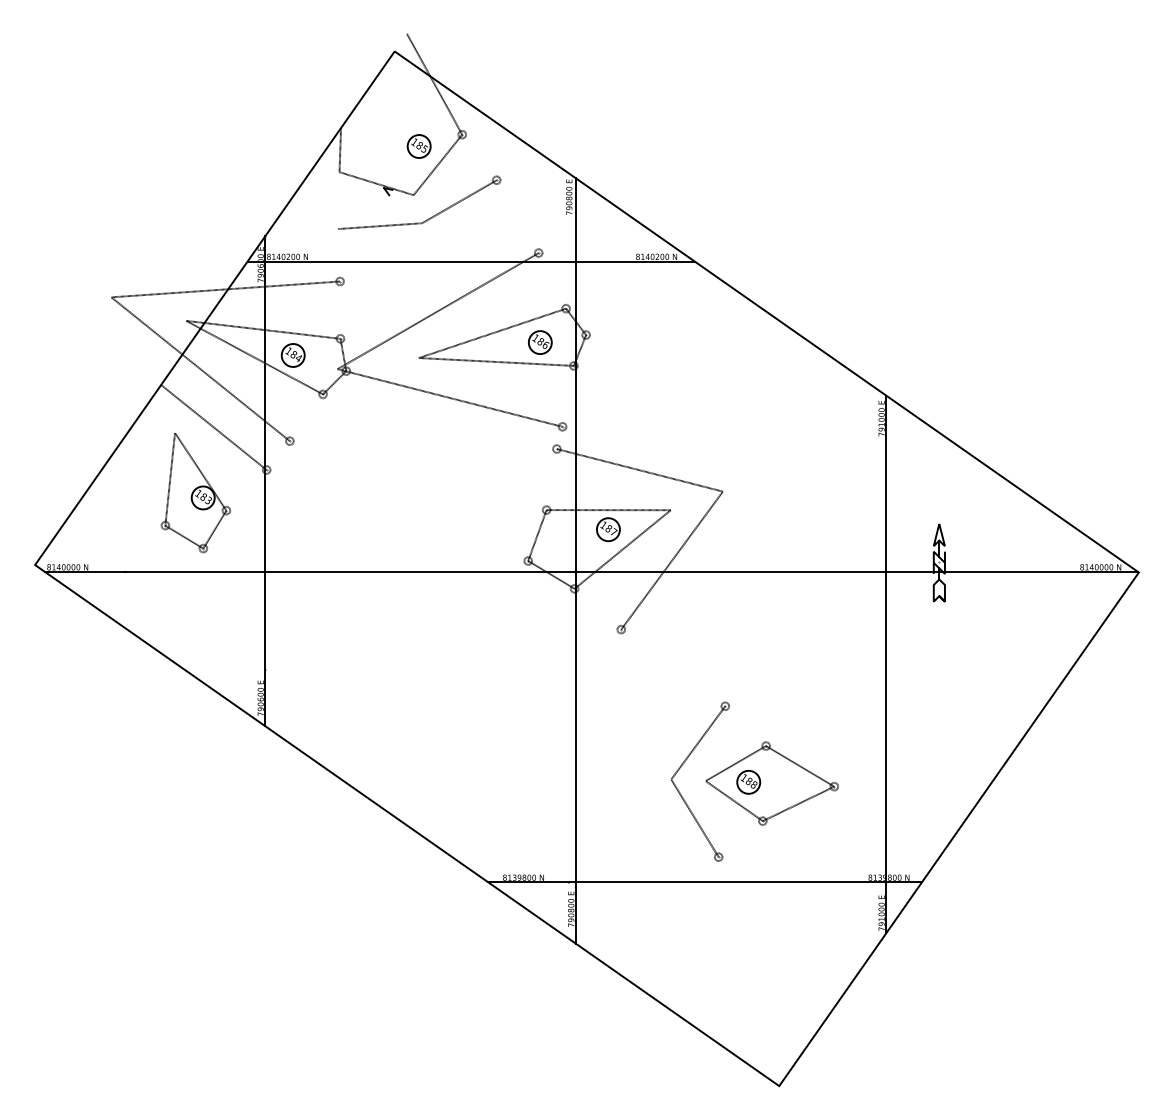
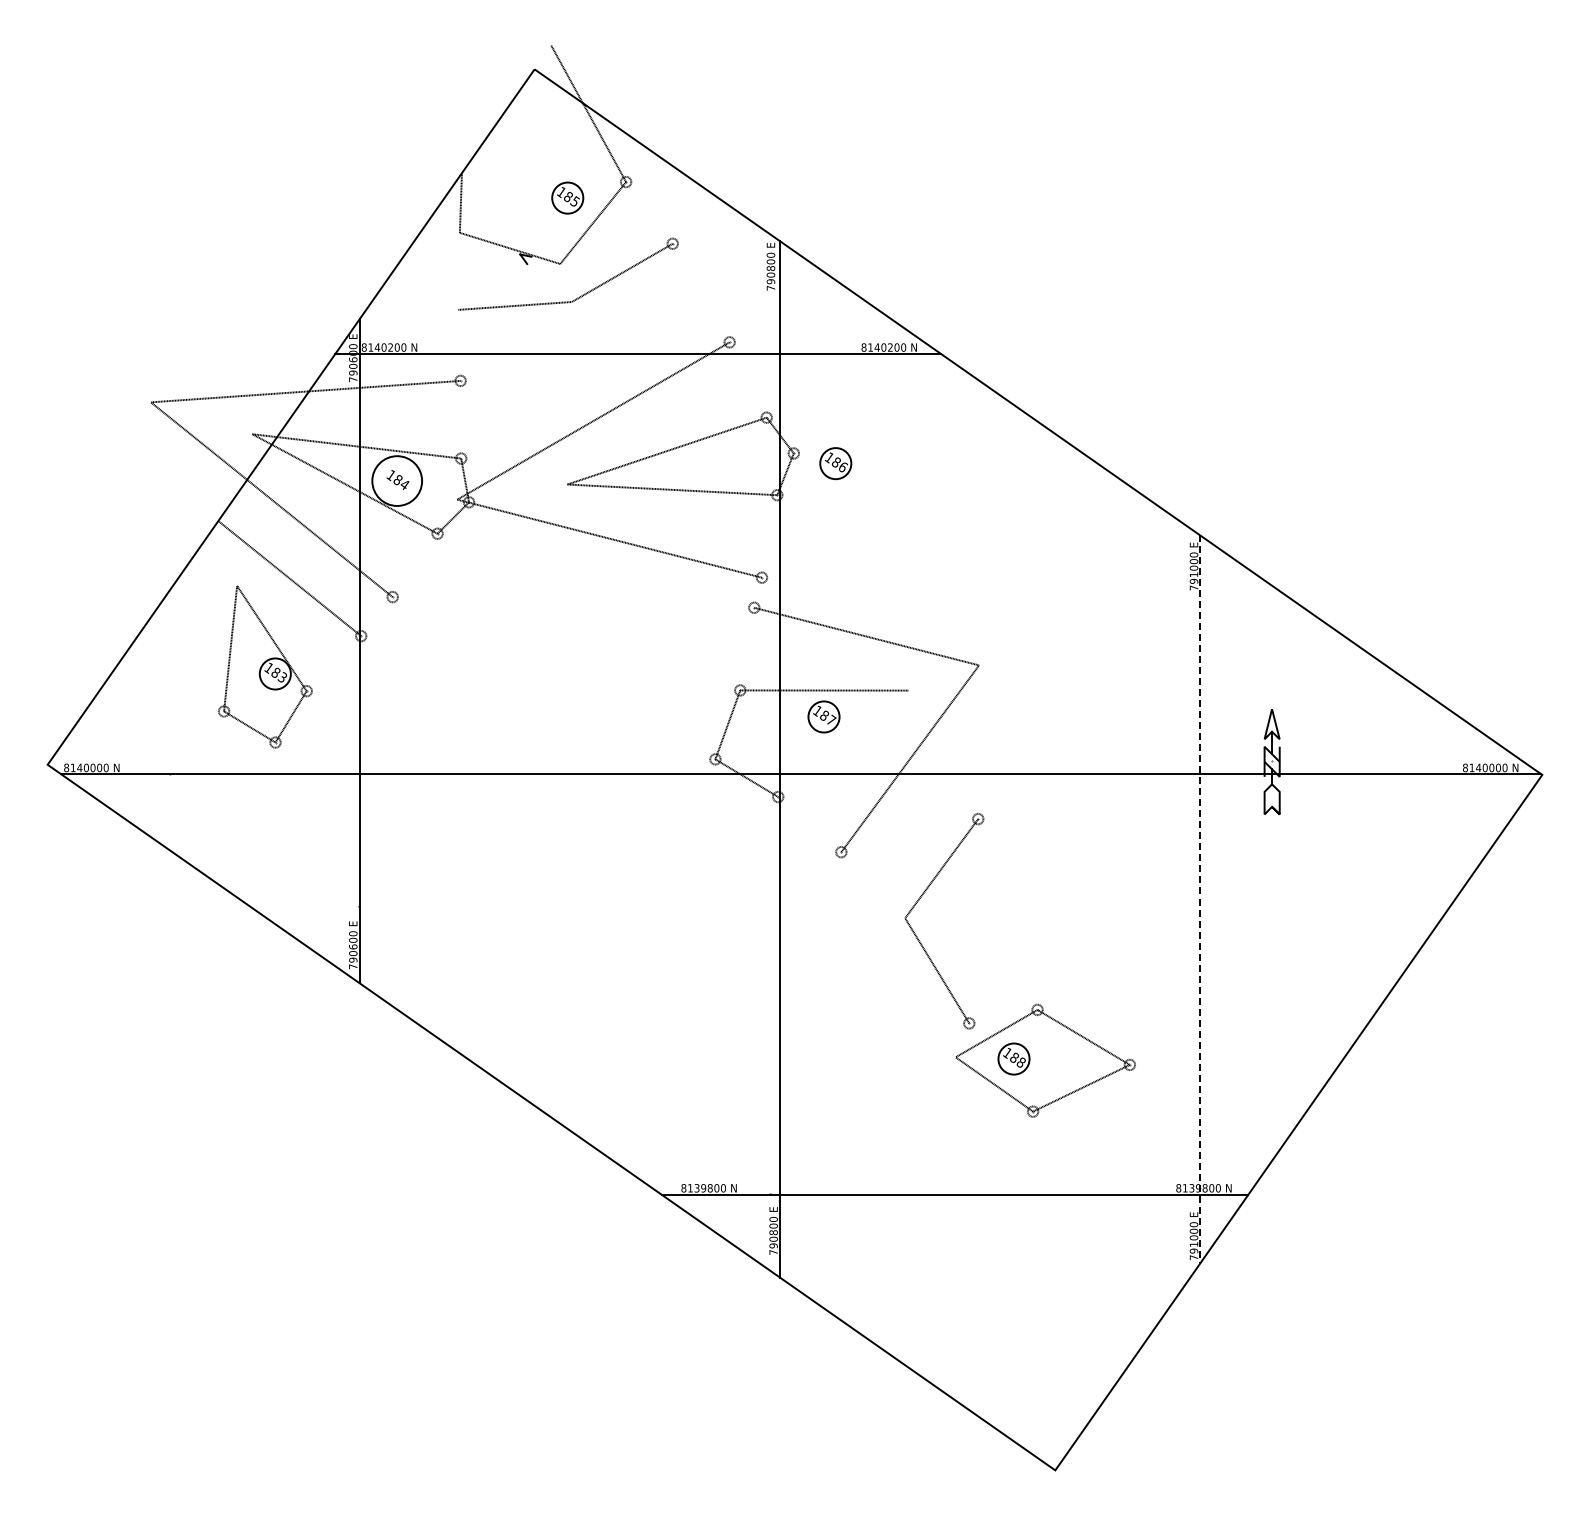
part: (540, 342) -> (835, 463), moved
circle: (292, 355) -> (396, 480), size x1.6
line: (622, 549) -> (843, 743), removed
line: (886, 664) -> (1200, 899), solid -> dashed
part: (679, 791) -> (916, 934), moved

